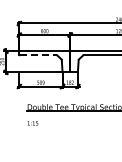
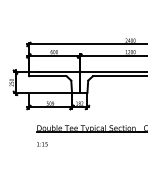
line: (38, 55) -> (48, 76), dashed -> solid

